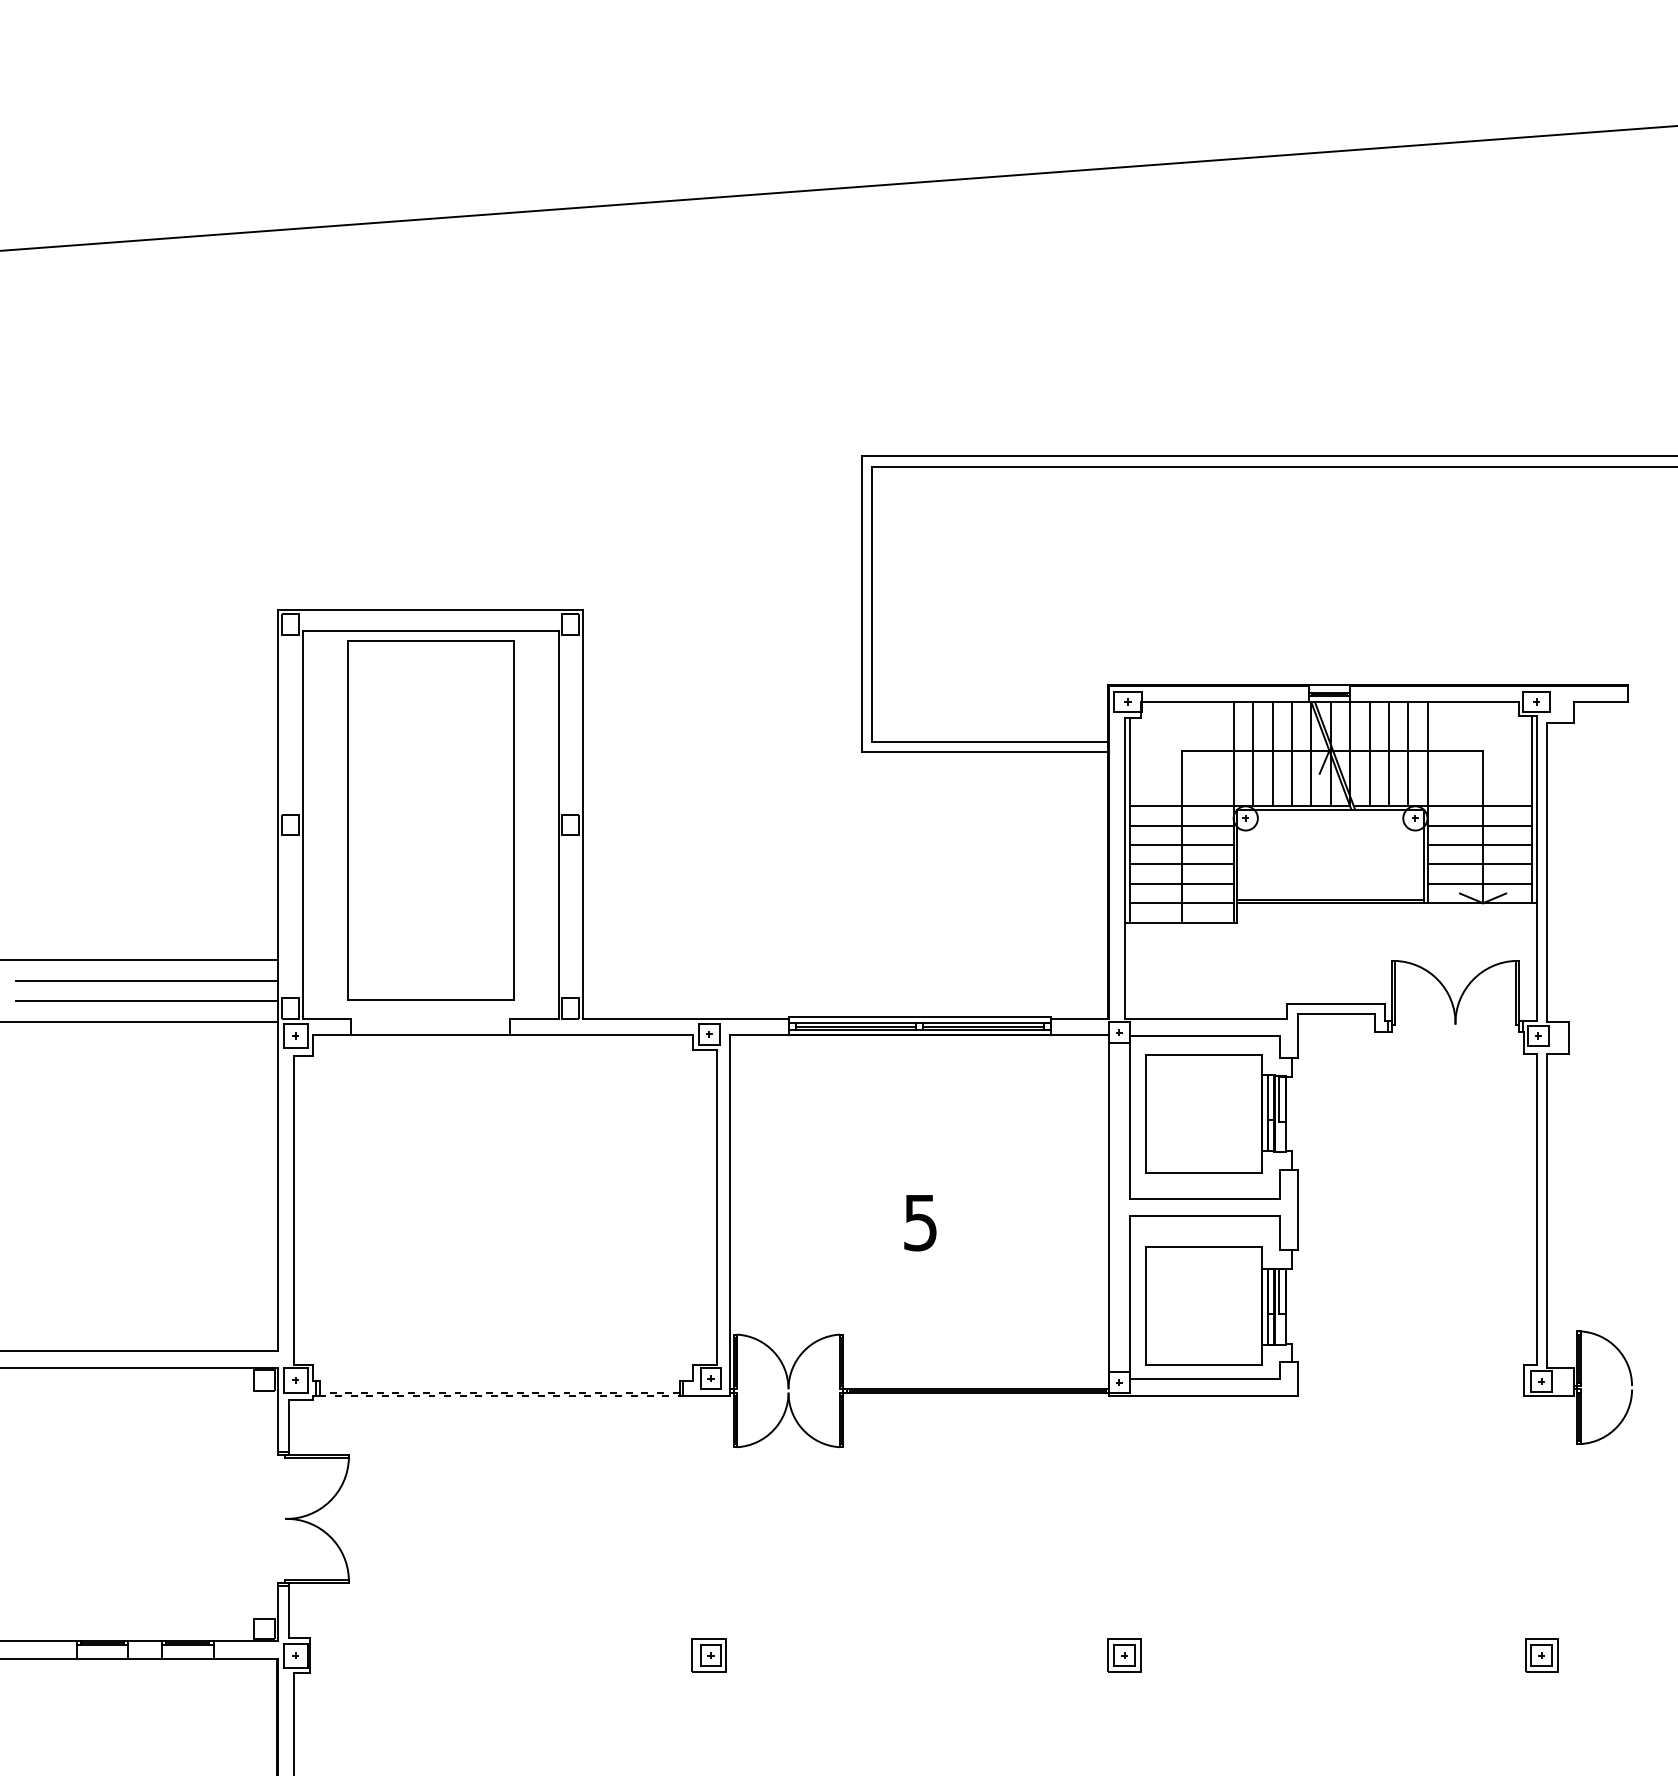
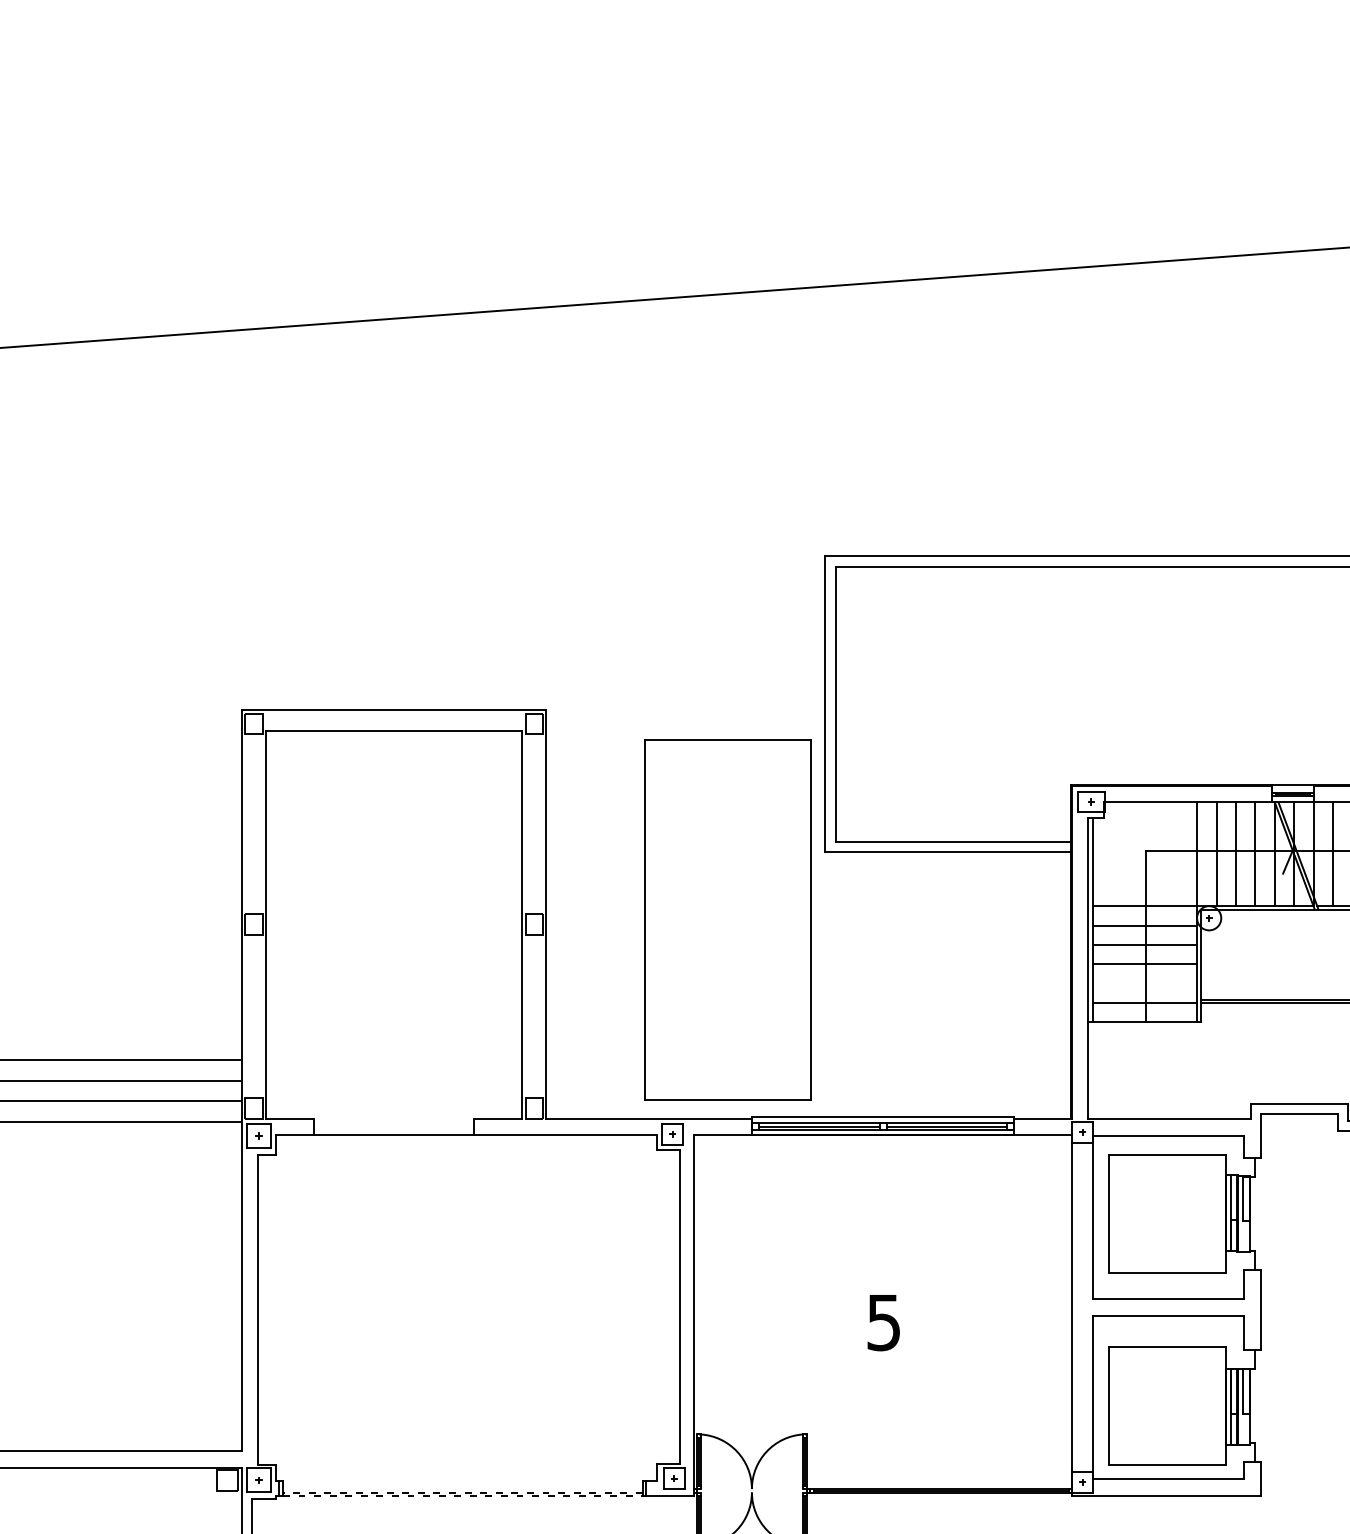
part: (430, 820) -> (727, 920), moved
line: (1181, 883) -> (1144, 983), removed

